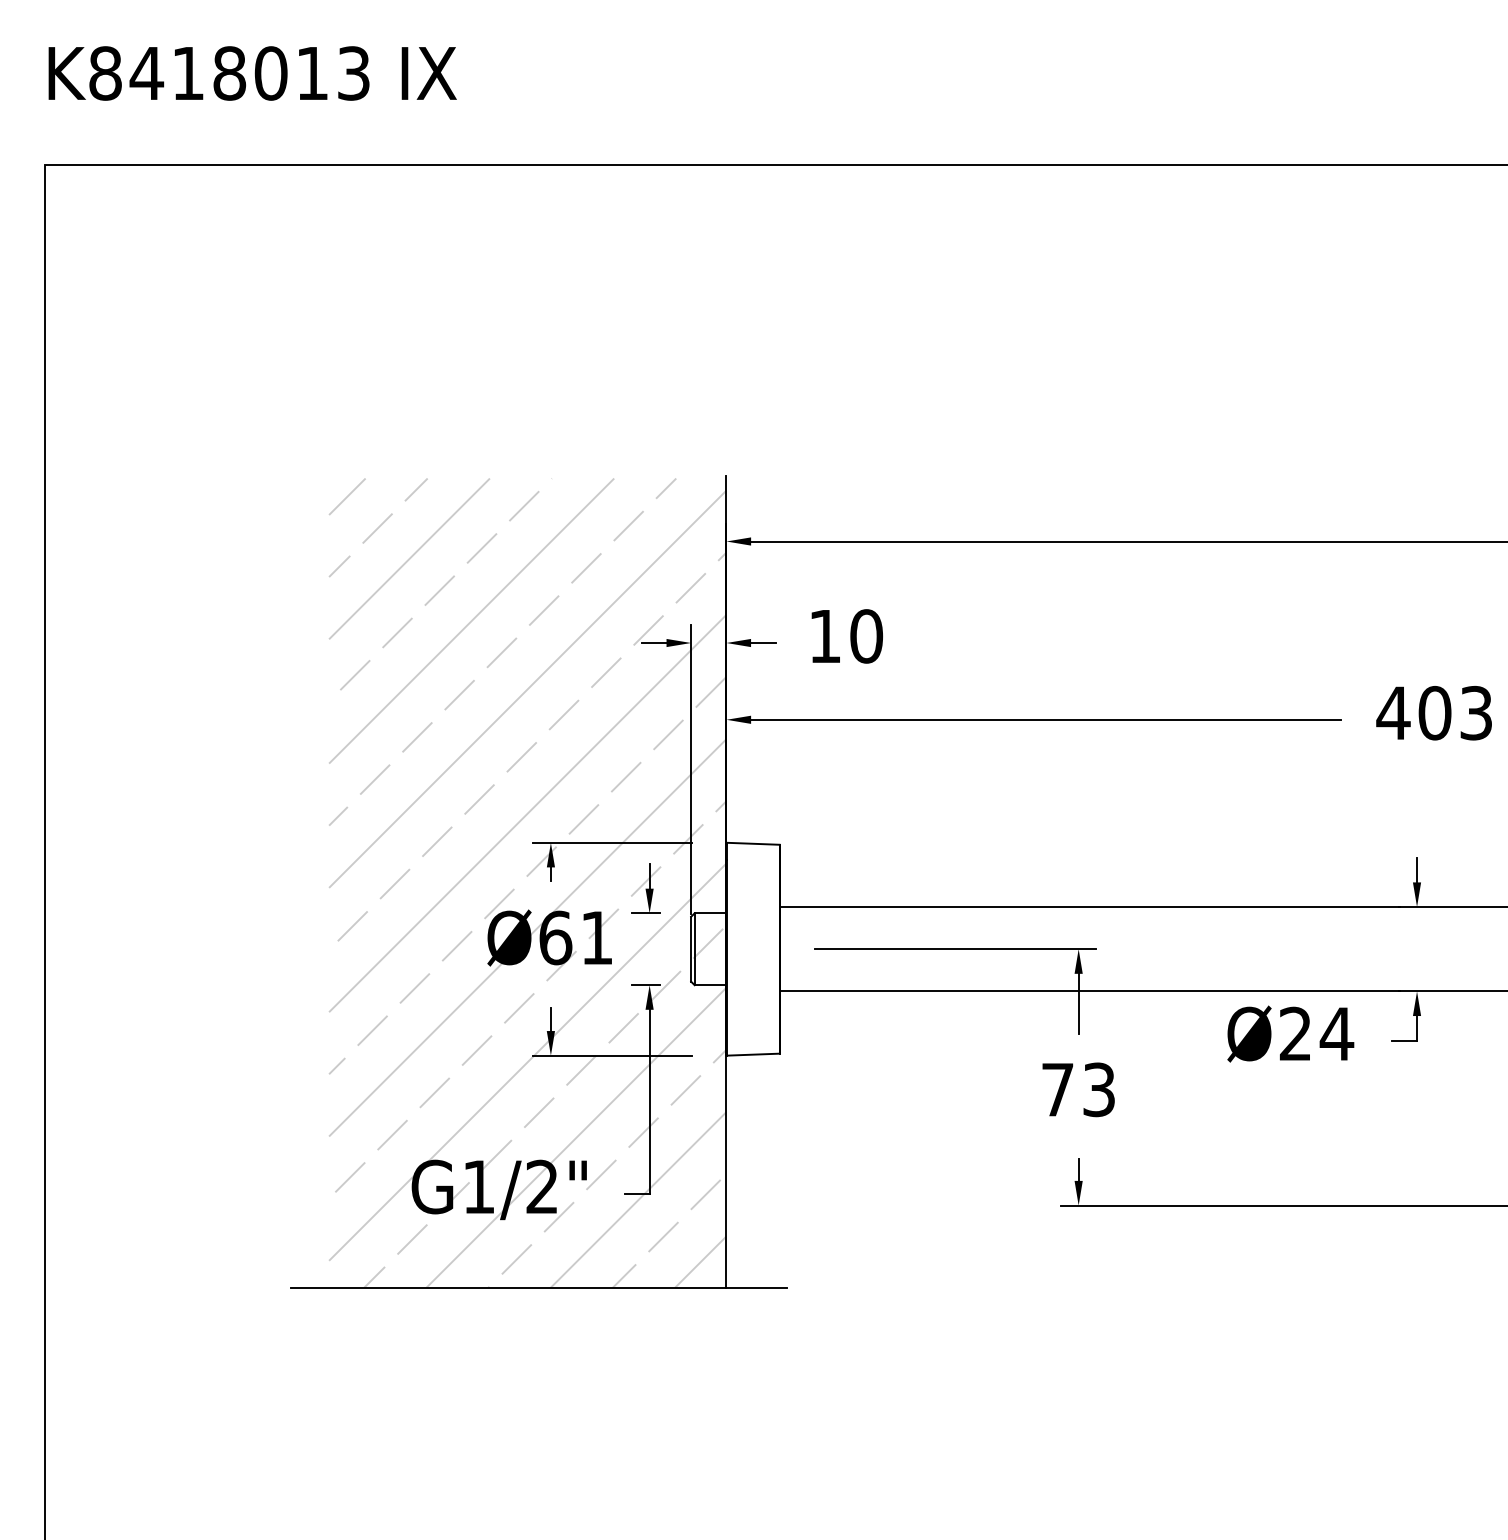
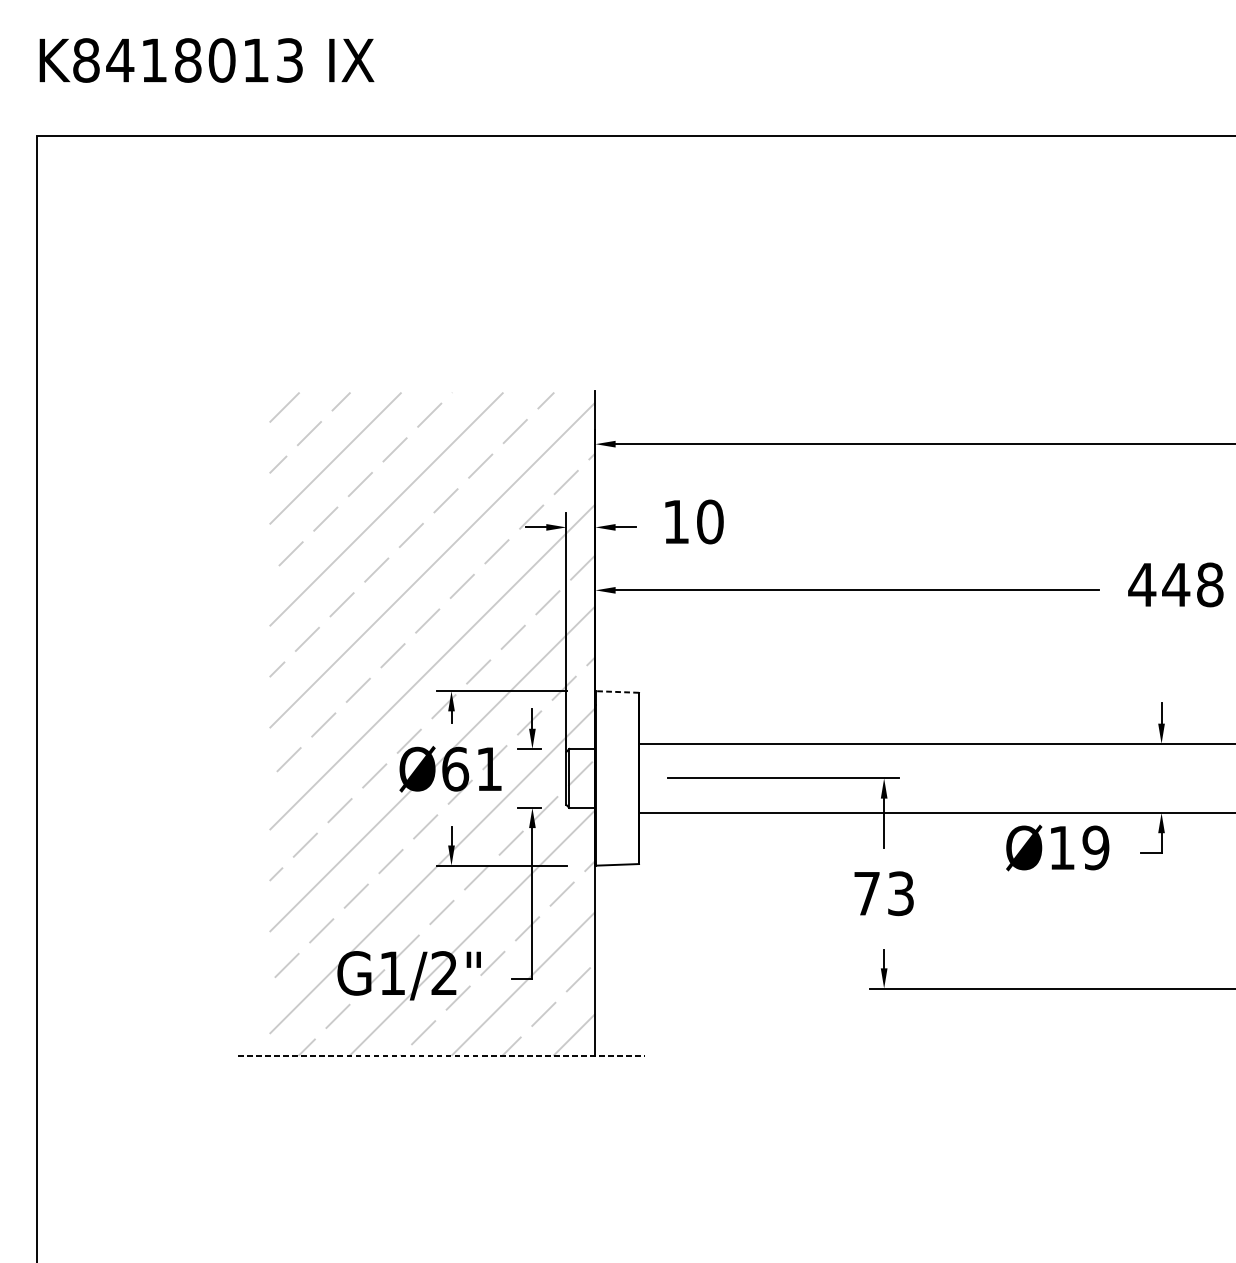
text: (1454, 712) -> (1192, 584), 403 -> 448
line: (752, 843) -> (616, 691), solid -> dashed
text: (1316, 1033) -> (1079, 847), Ø24 -> Ø19
line: (539, 1287) -> (442, 1055), solid -> dashed

